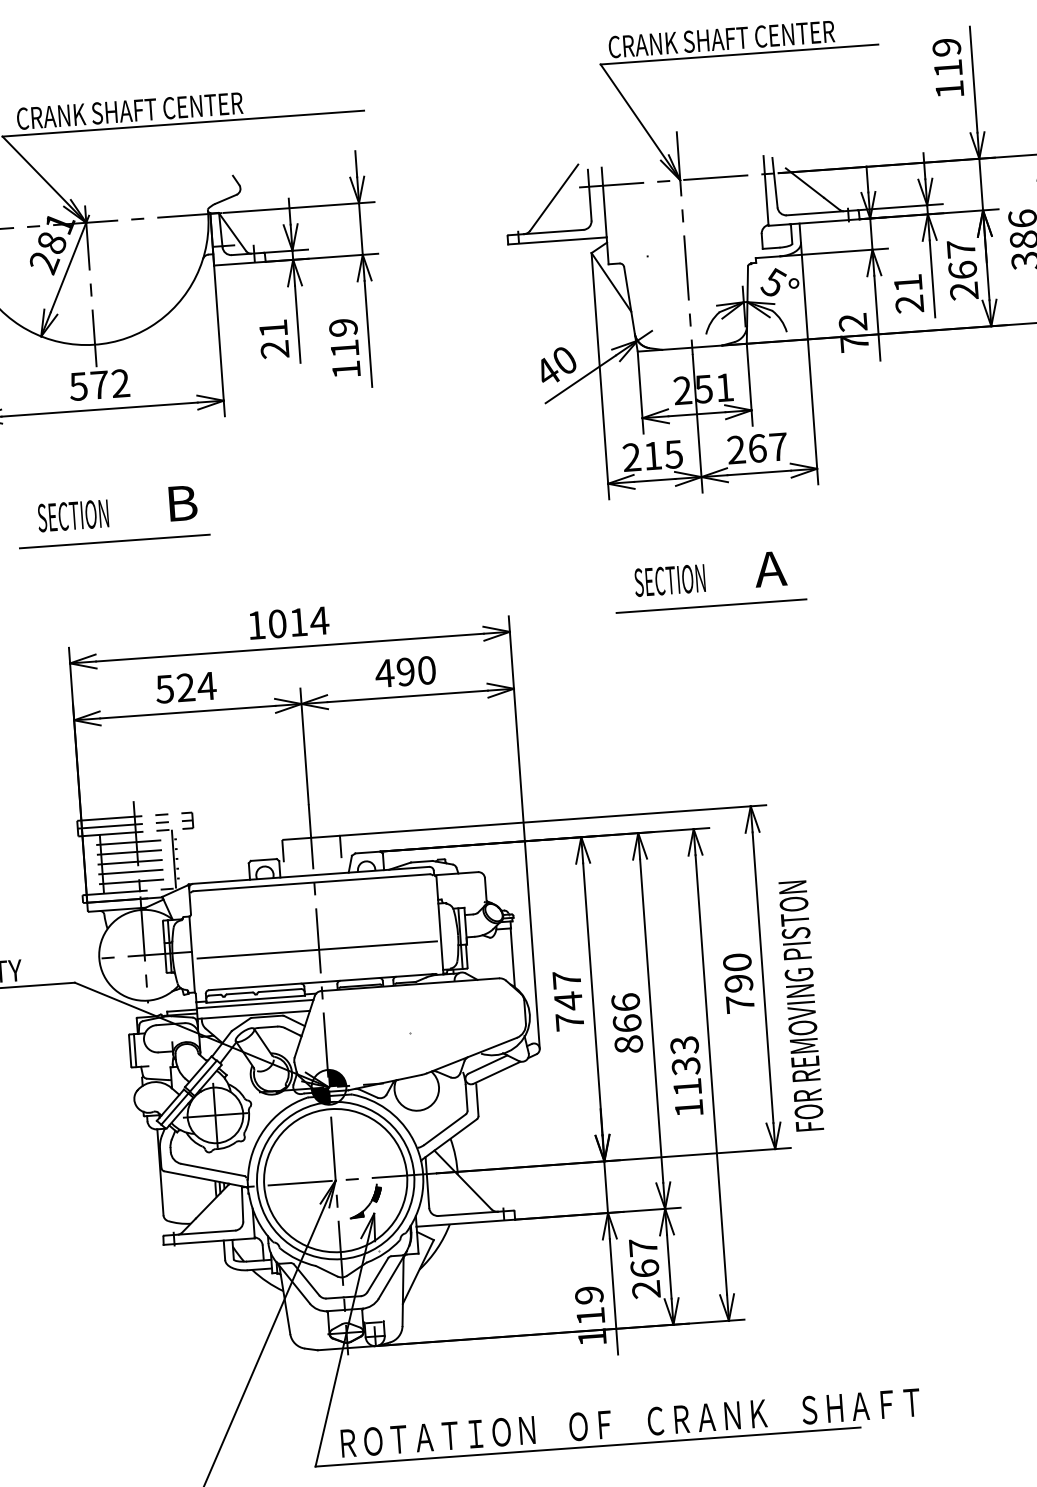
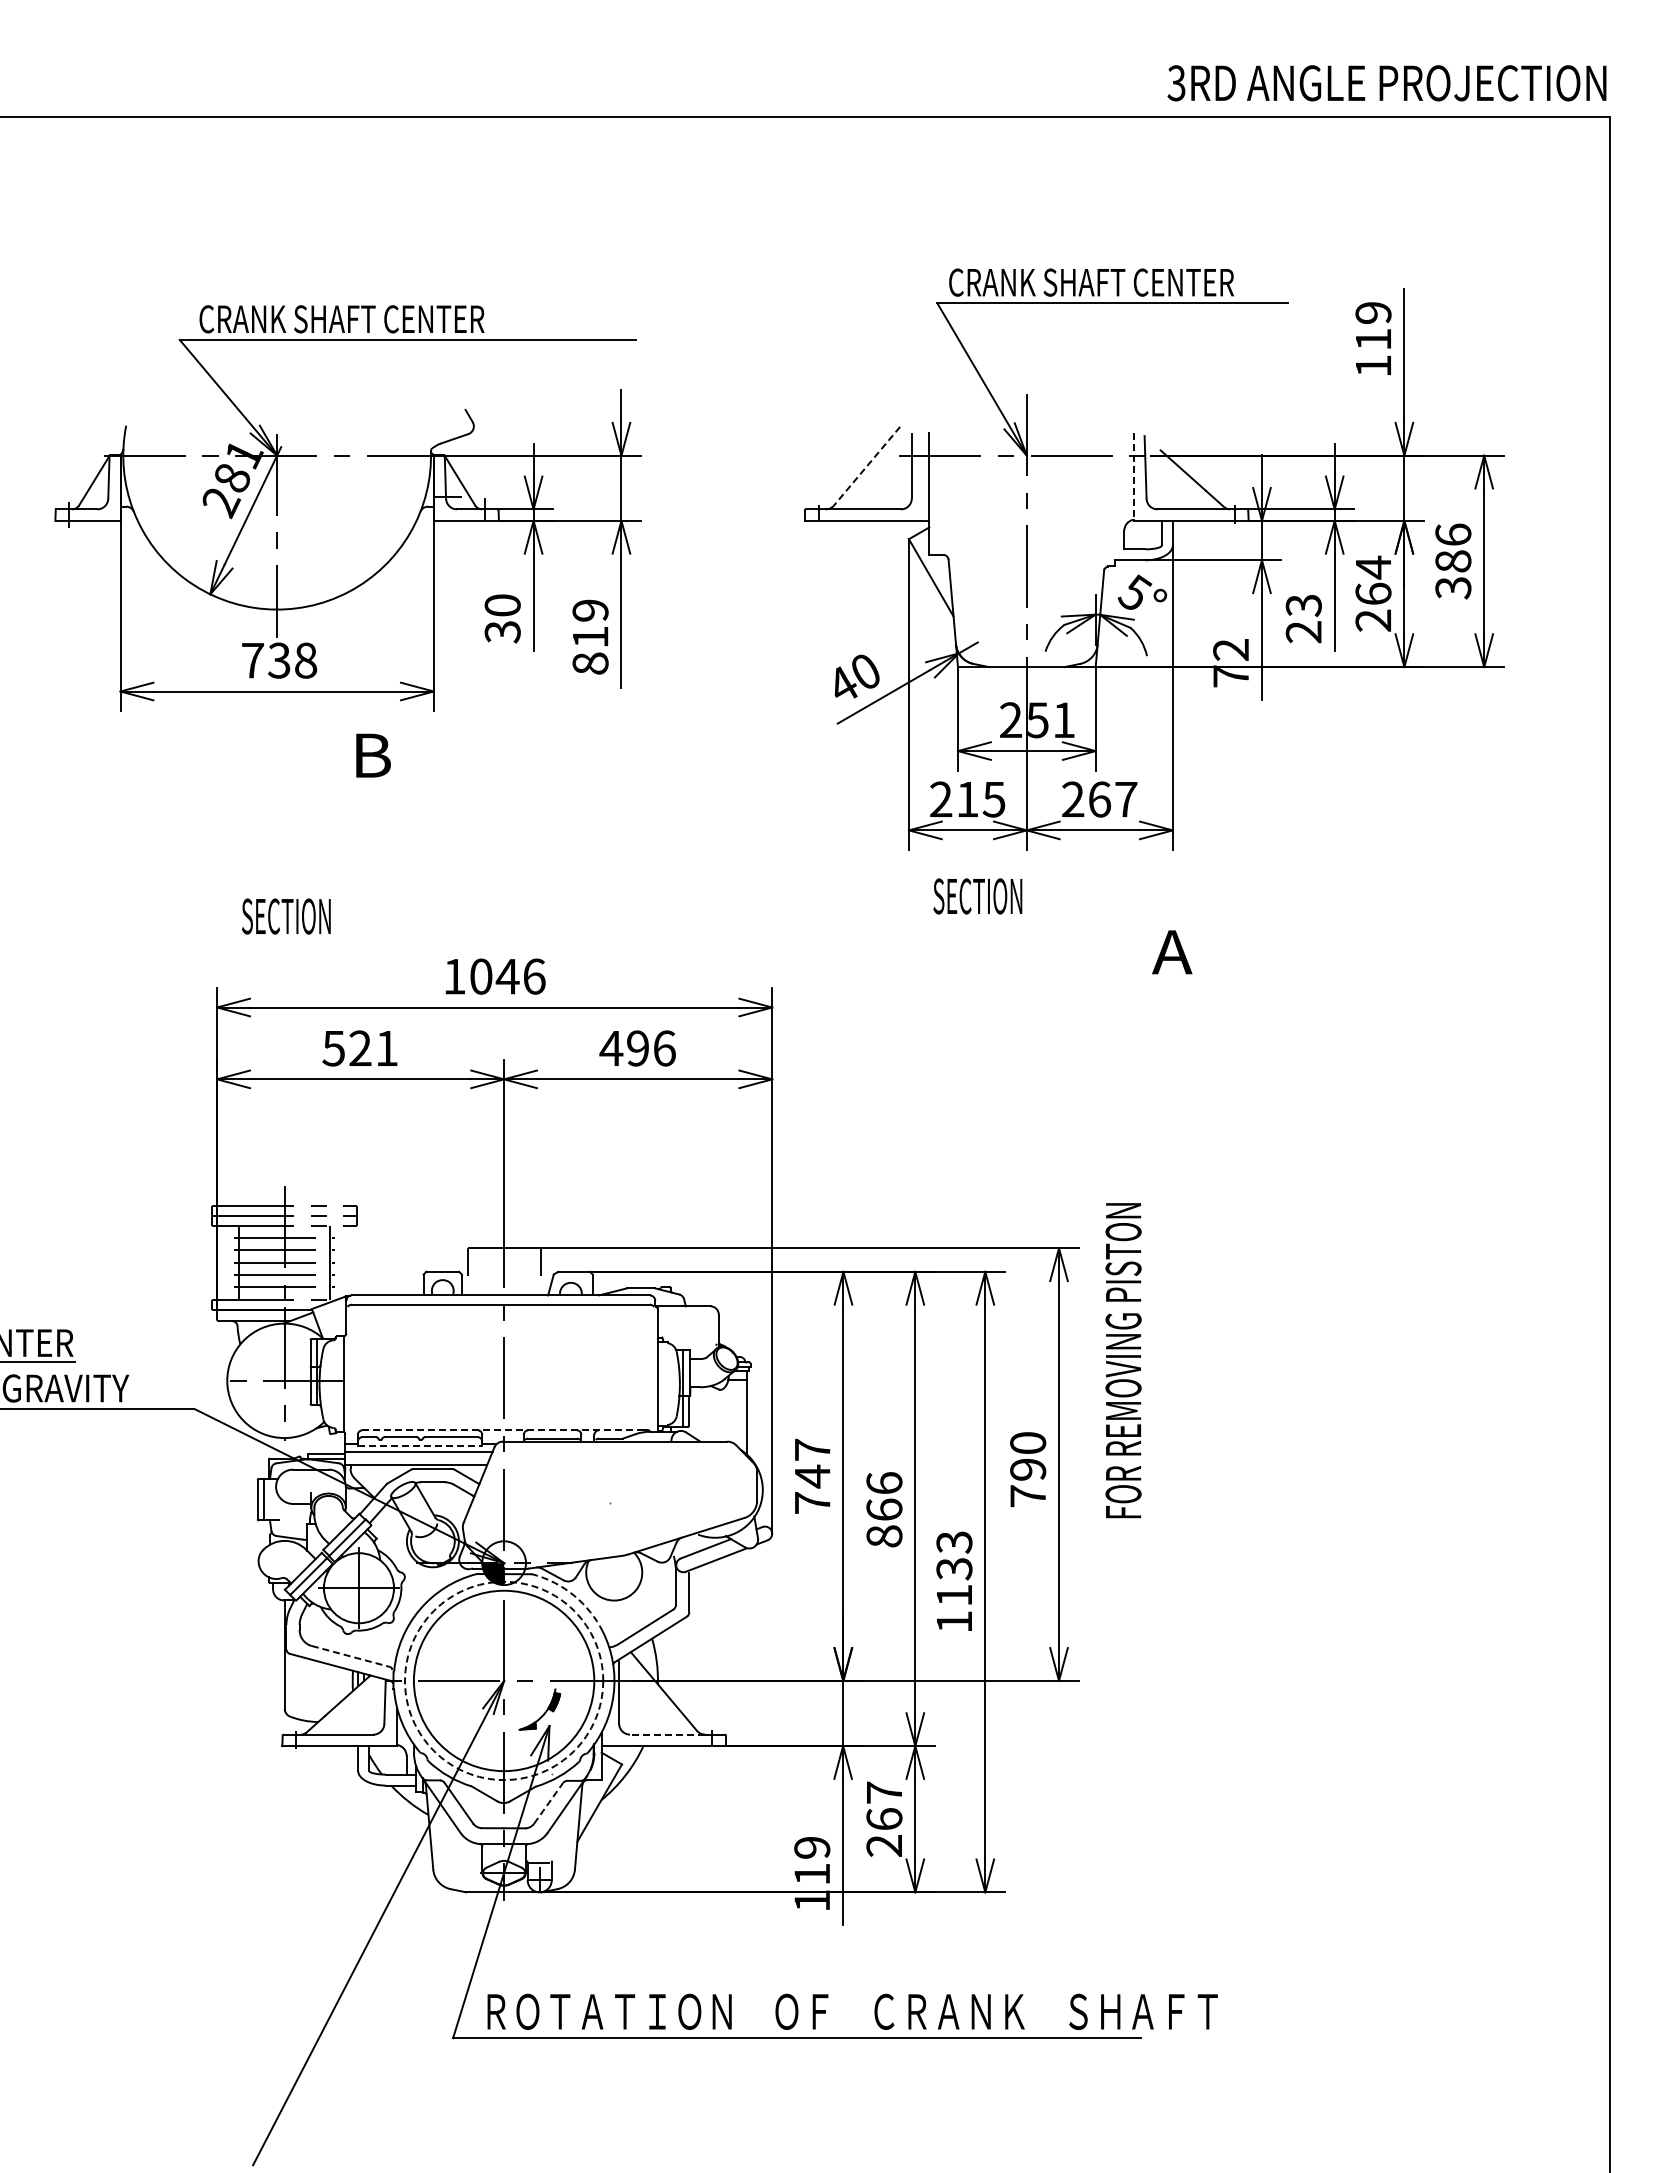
line: (765, 190) -> (1133, 476), solid -> dashed
line: (553, 197) -> (866, 466), solid -> dashed
text: (961, 249) -> (1373, 567), 267 -> 264
text: (908, 283) -> (1303, 606), 21 -> 23
text: (274, 338) -> (502, 618), 21 -> 30
text: (346, 369) -> (590, 663), 119 -> 819
text: (99, 384) -> (279, 660), 572 -> 738
text: (183, 503) -> (373, 755), moved
text: (73, 515) -> (286, 916), moved
line: (114, 541) -> (284, 858), removed
text: (770, 569) -> (1172, 952), moved
text: (669, 580) -> (977, 896), moved
line: (711, 606) -> (1027, 993), removed
text: (308, 621) -> (520, 976), 1014 -> 1046
text: (426, 670) -> (664, 1048), 490 -> 496
text: (206, 686) -> (386, 1048), 524 -> 521
line: (317, 949) -> (501, 1389), removed
line: (320, 982) -> (503, 1430), solid -> dashed
line: (256, 999) -> (420, 1446), solid -> dashed
text: (801, 1005) -> (1123, 1360), moved
fill: (337, 1078) -> (515, 1552), removed
arc: (386, 1108) -> (574, 1595), solid -> dashed
line: (213, 1169) -> (351, 1656), solid -> dashed
circle: (335, 1180) -> (504, 1680), solid -> dashed
line: (468, 1213) -> (667, 1734), solid -> dashed
line: (377, 1275) -> (548, 1803), solid -> dashed

